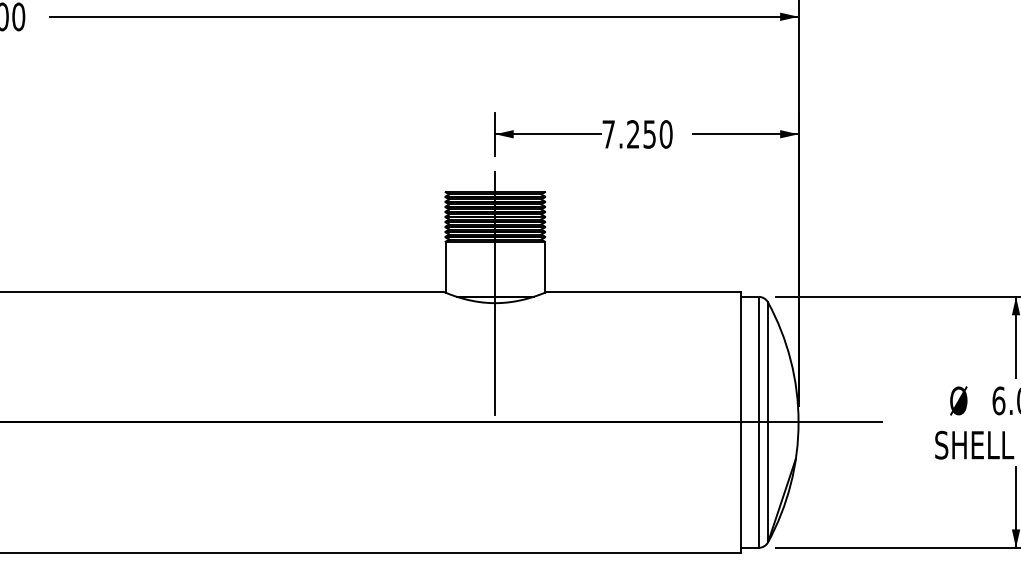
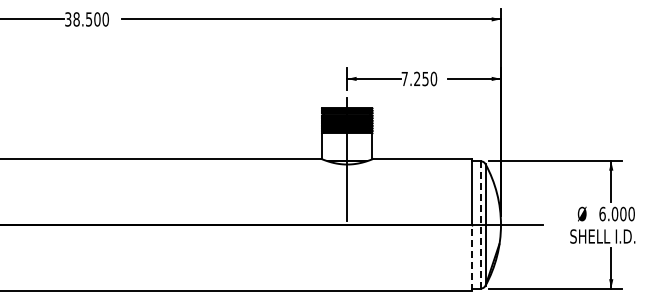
line: (758, 421) -> (480, 224), solid -> dashed
line: (740, 486) -> (471, 257), solid -> dashed

